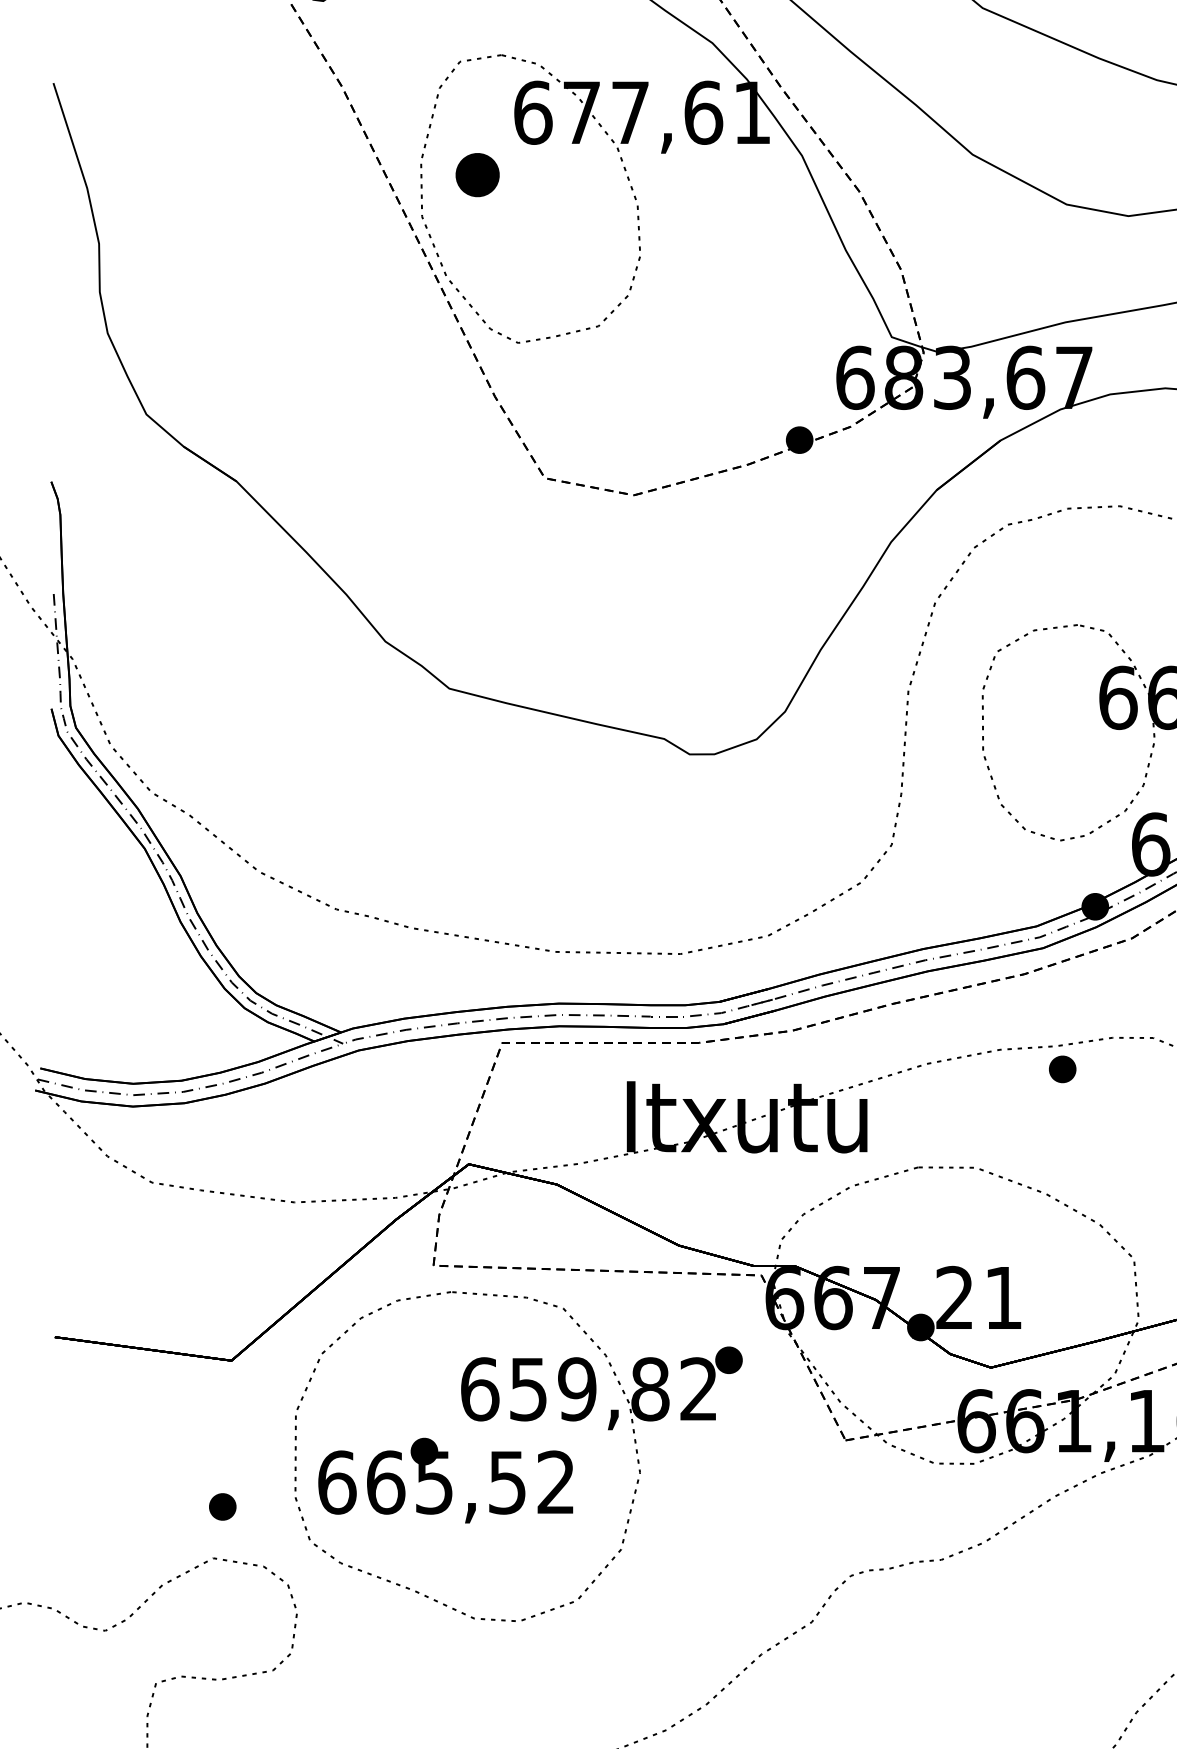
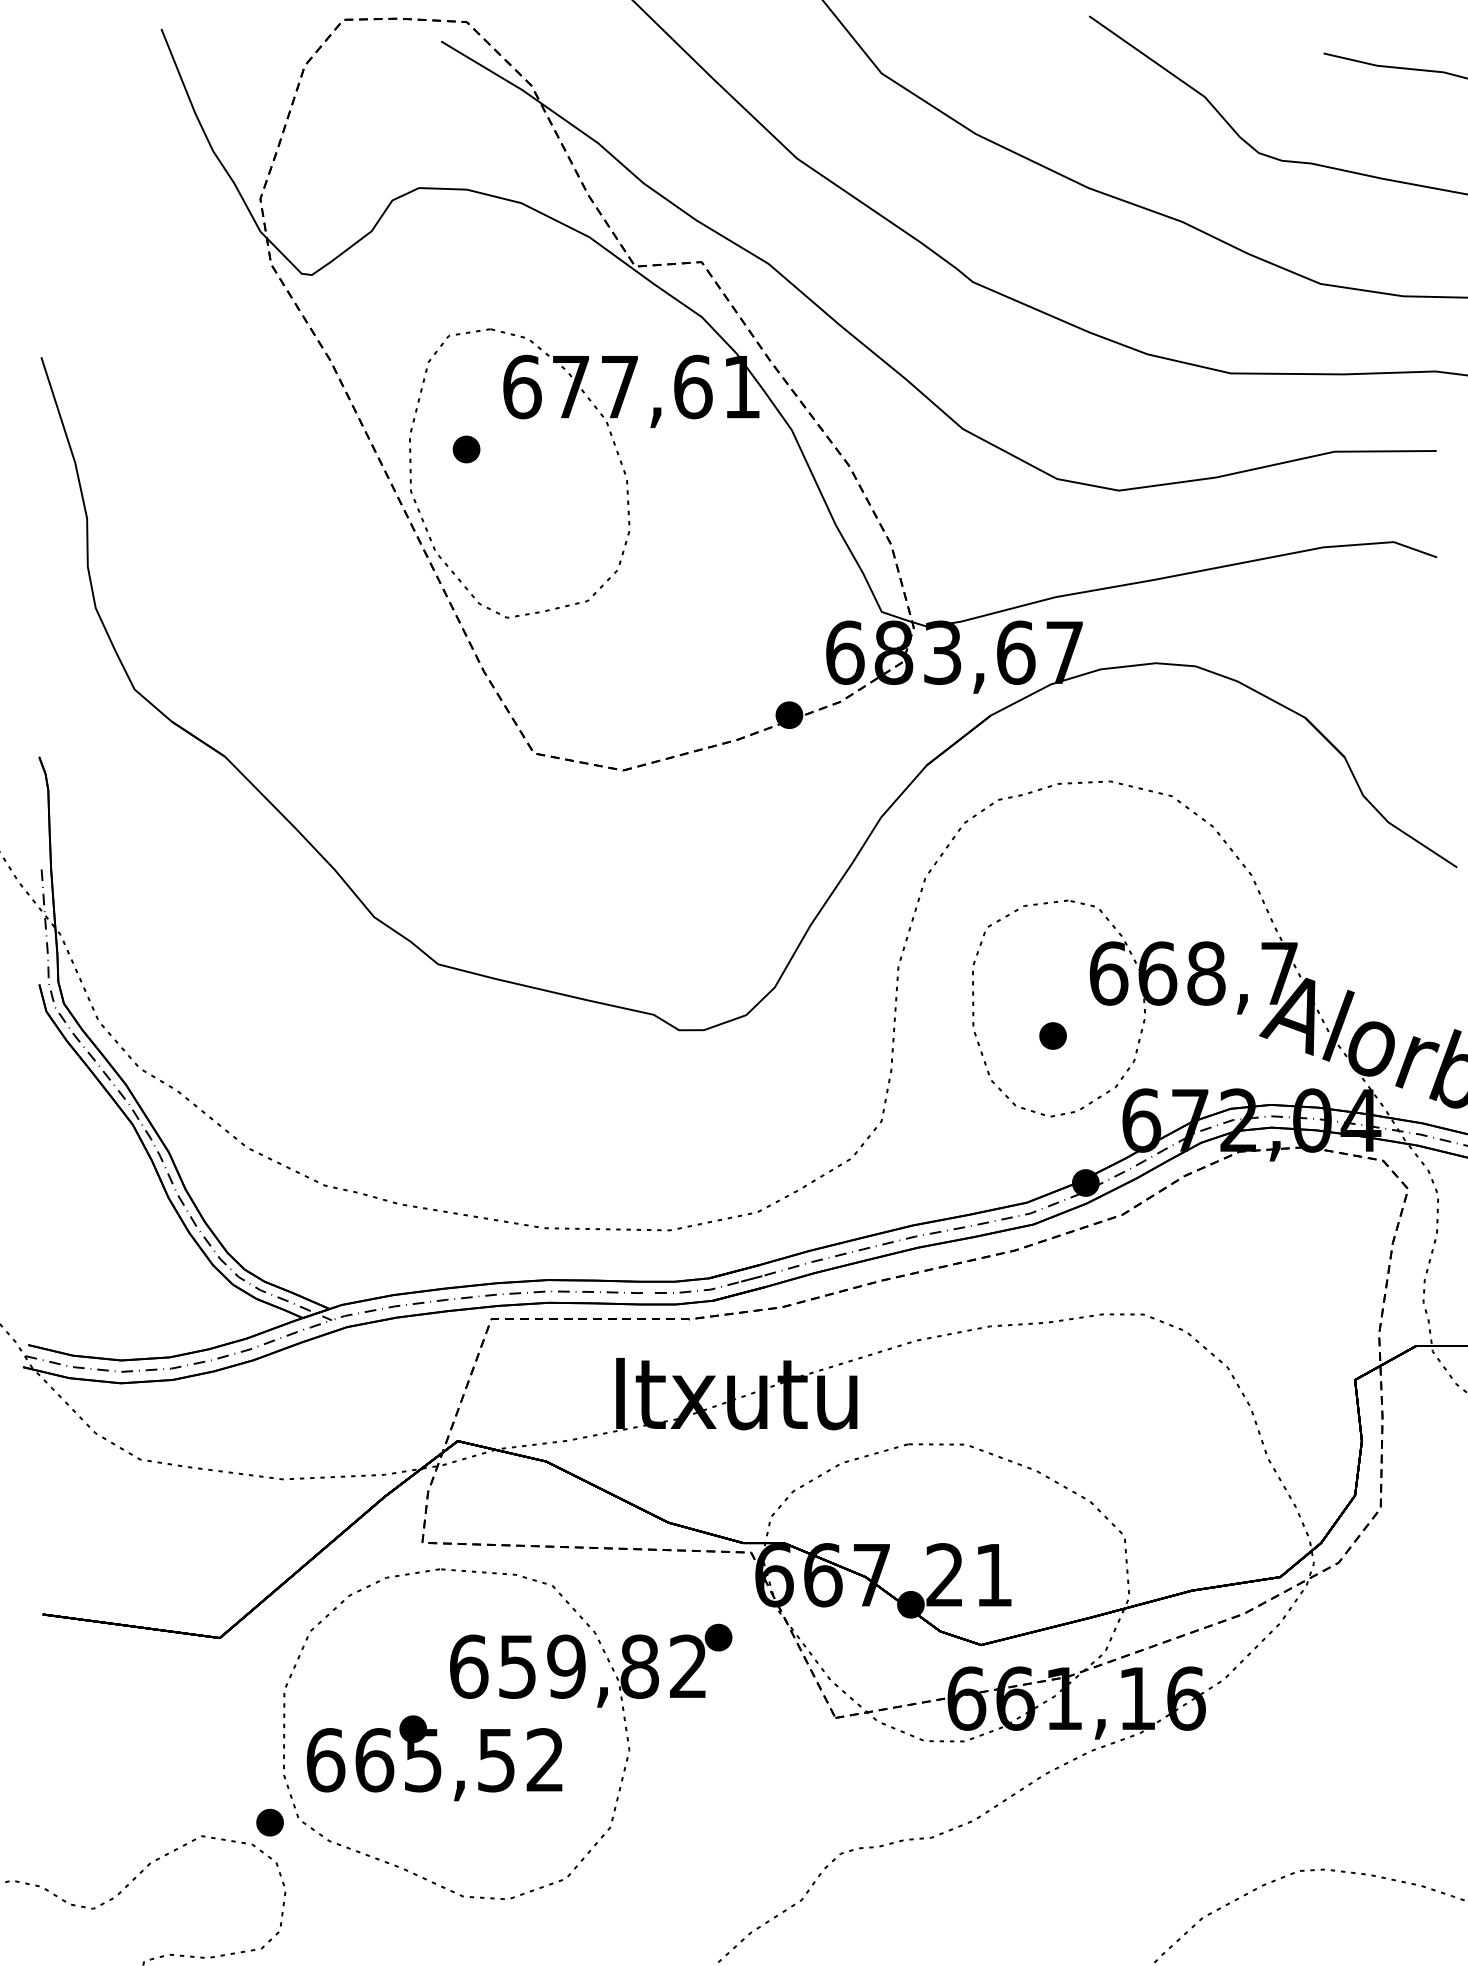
part: (477, 175) -> (466, 449), size x0.62
part: (1062, 1068) -> (1052, 1035), moved
part: (222, 1506) -> (269, 1822), moved

